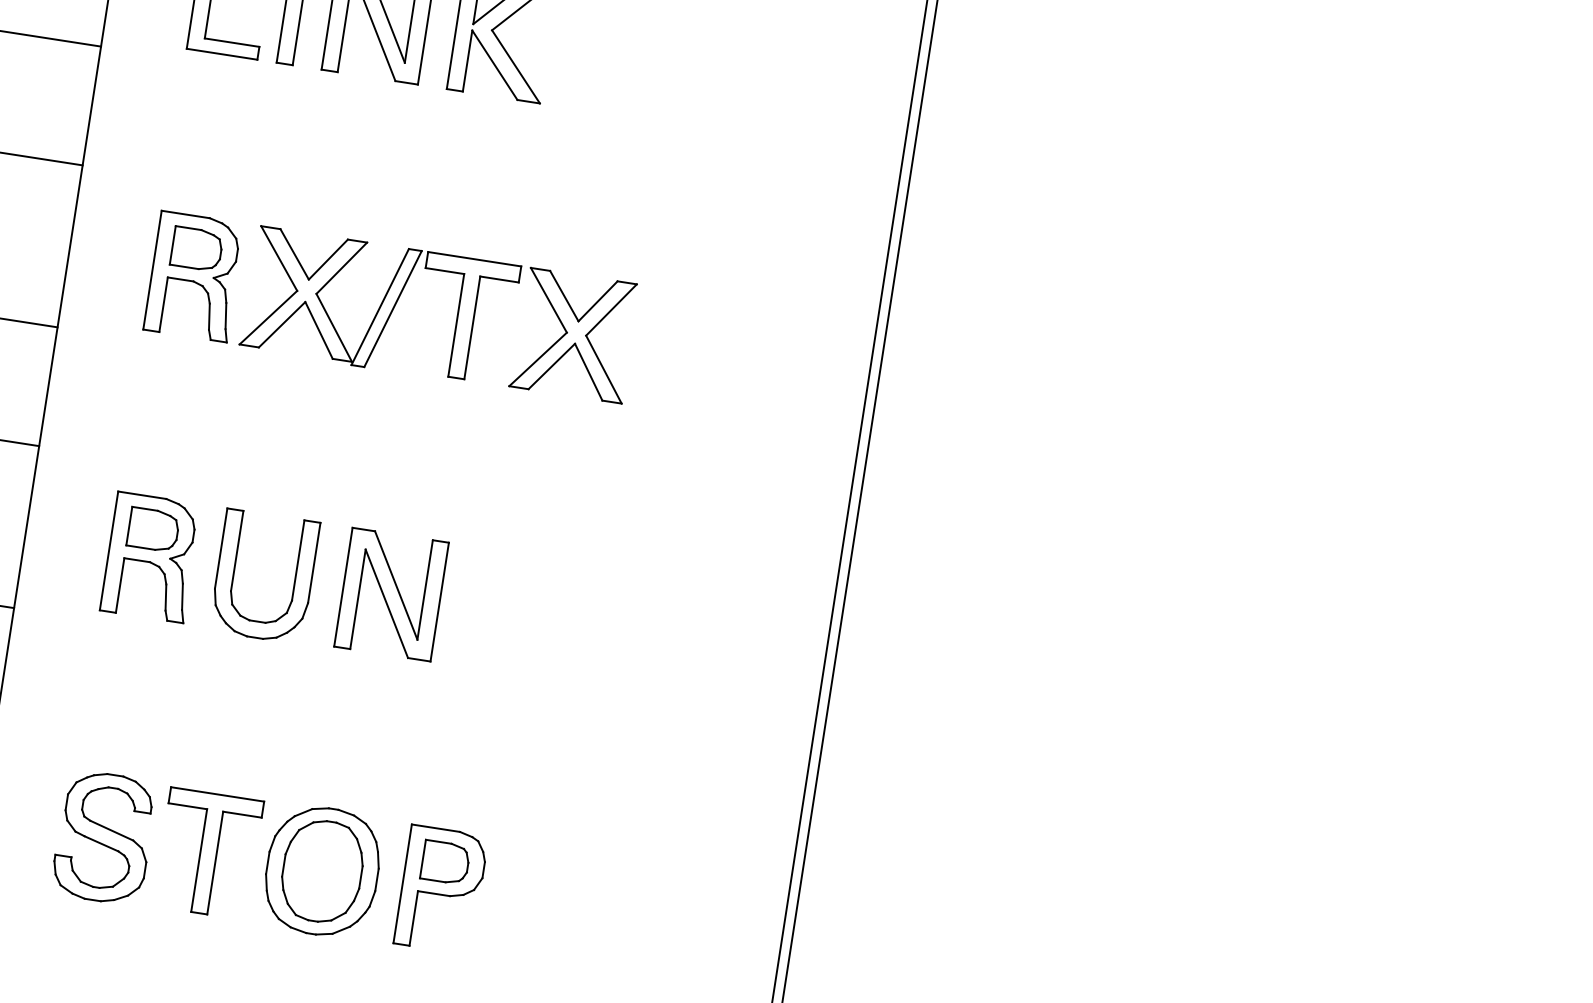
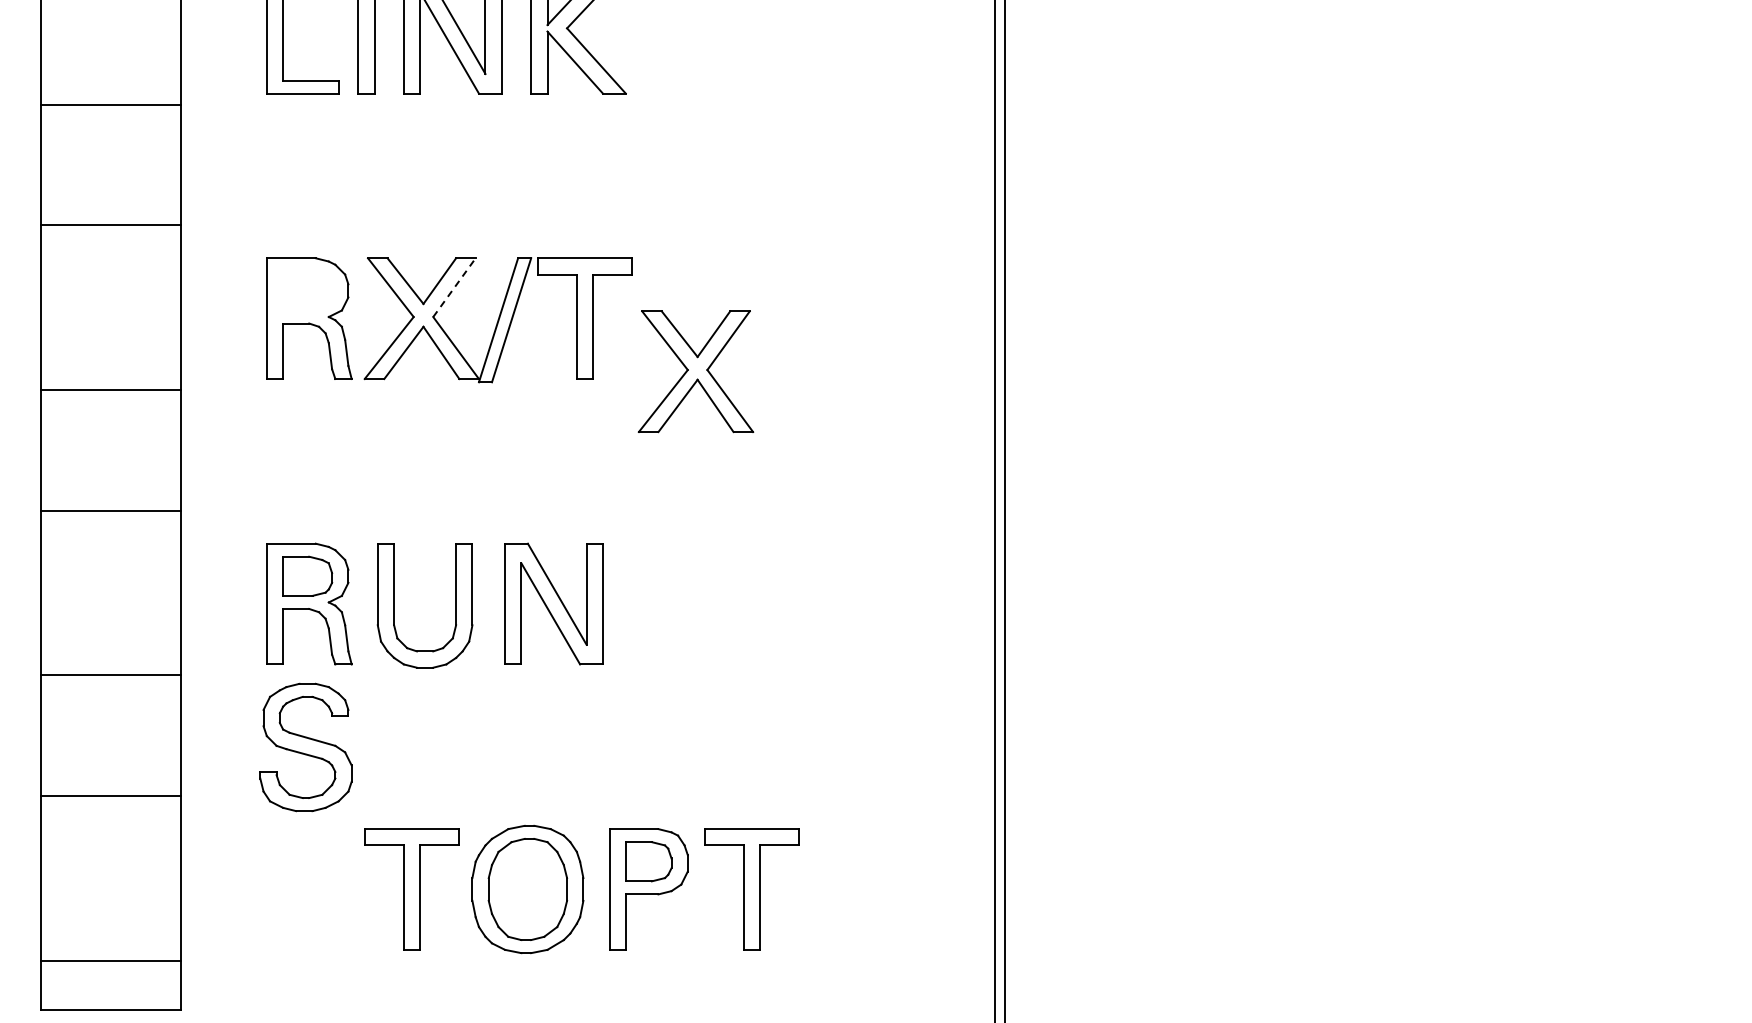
part: (196, 248) -> (307, 290), removed
line: (341, 268) -> (454, 287), solid -> dashed
part: (574, 335) -> (695, 371), moved
part: (103, 837) -> (305, 747), moved
part: (542, 905) -> (751, 889), added

